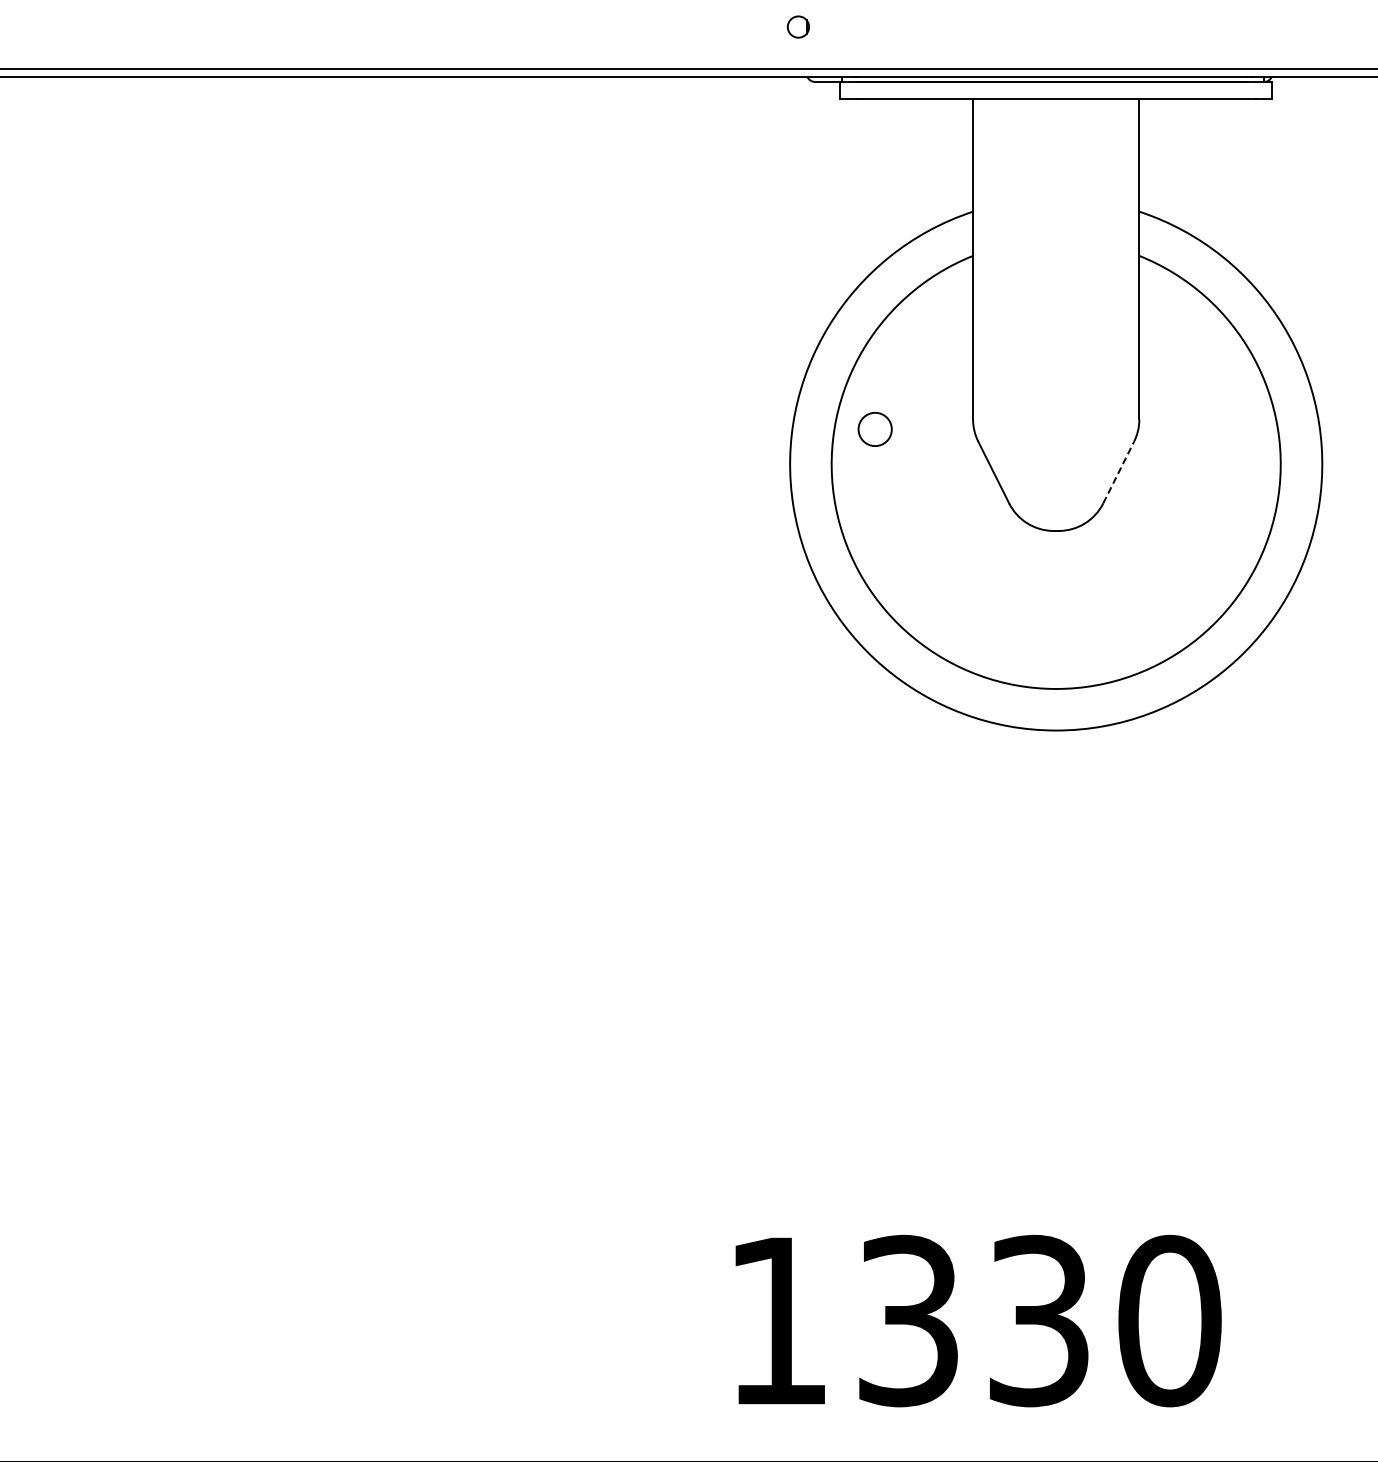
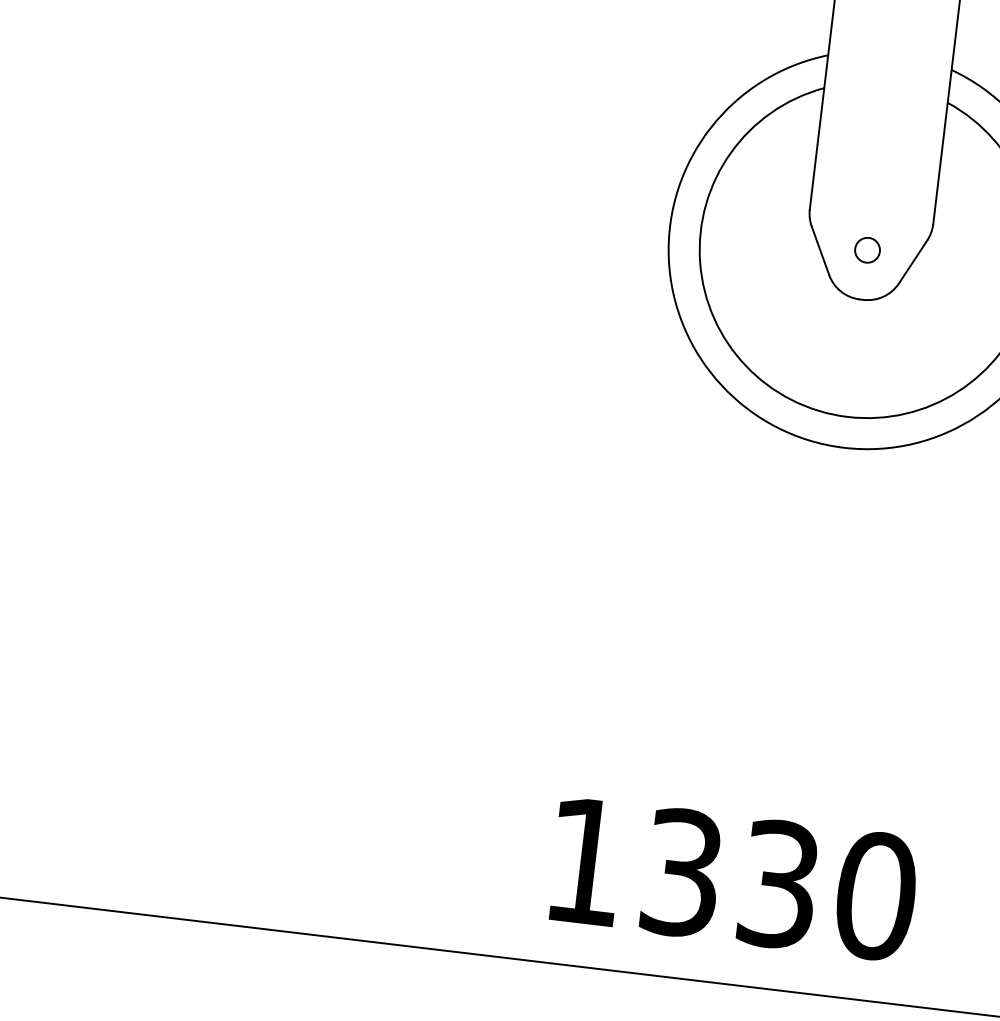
circle: (874, 428) -> (867, 249), moved
line: (1118, 472) -> (913, 261), dashed -> solid

